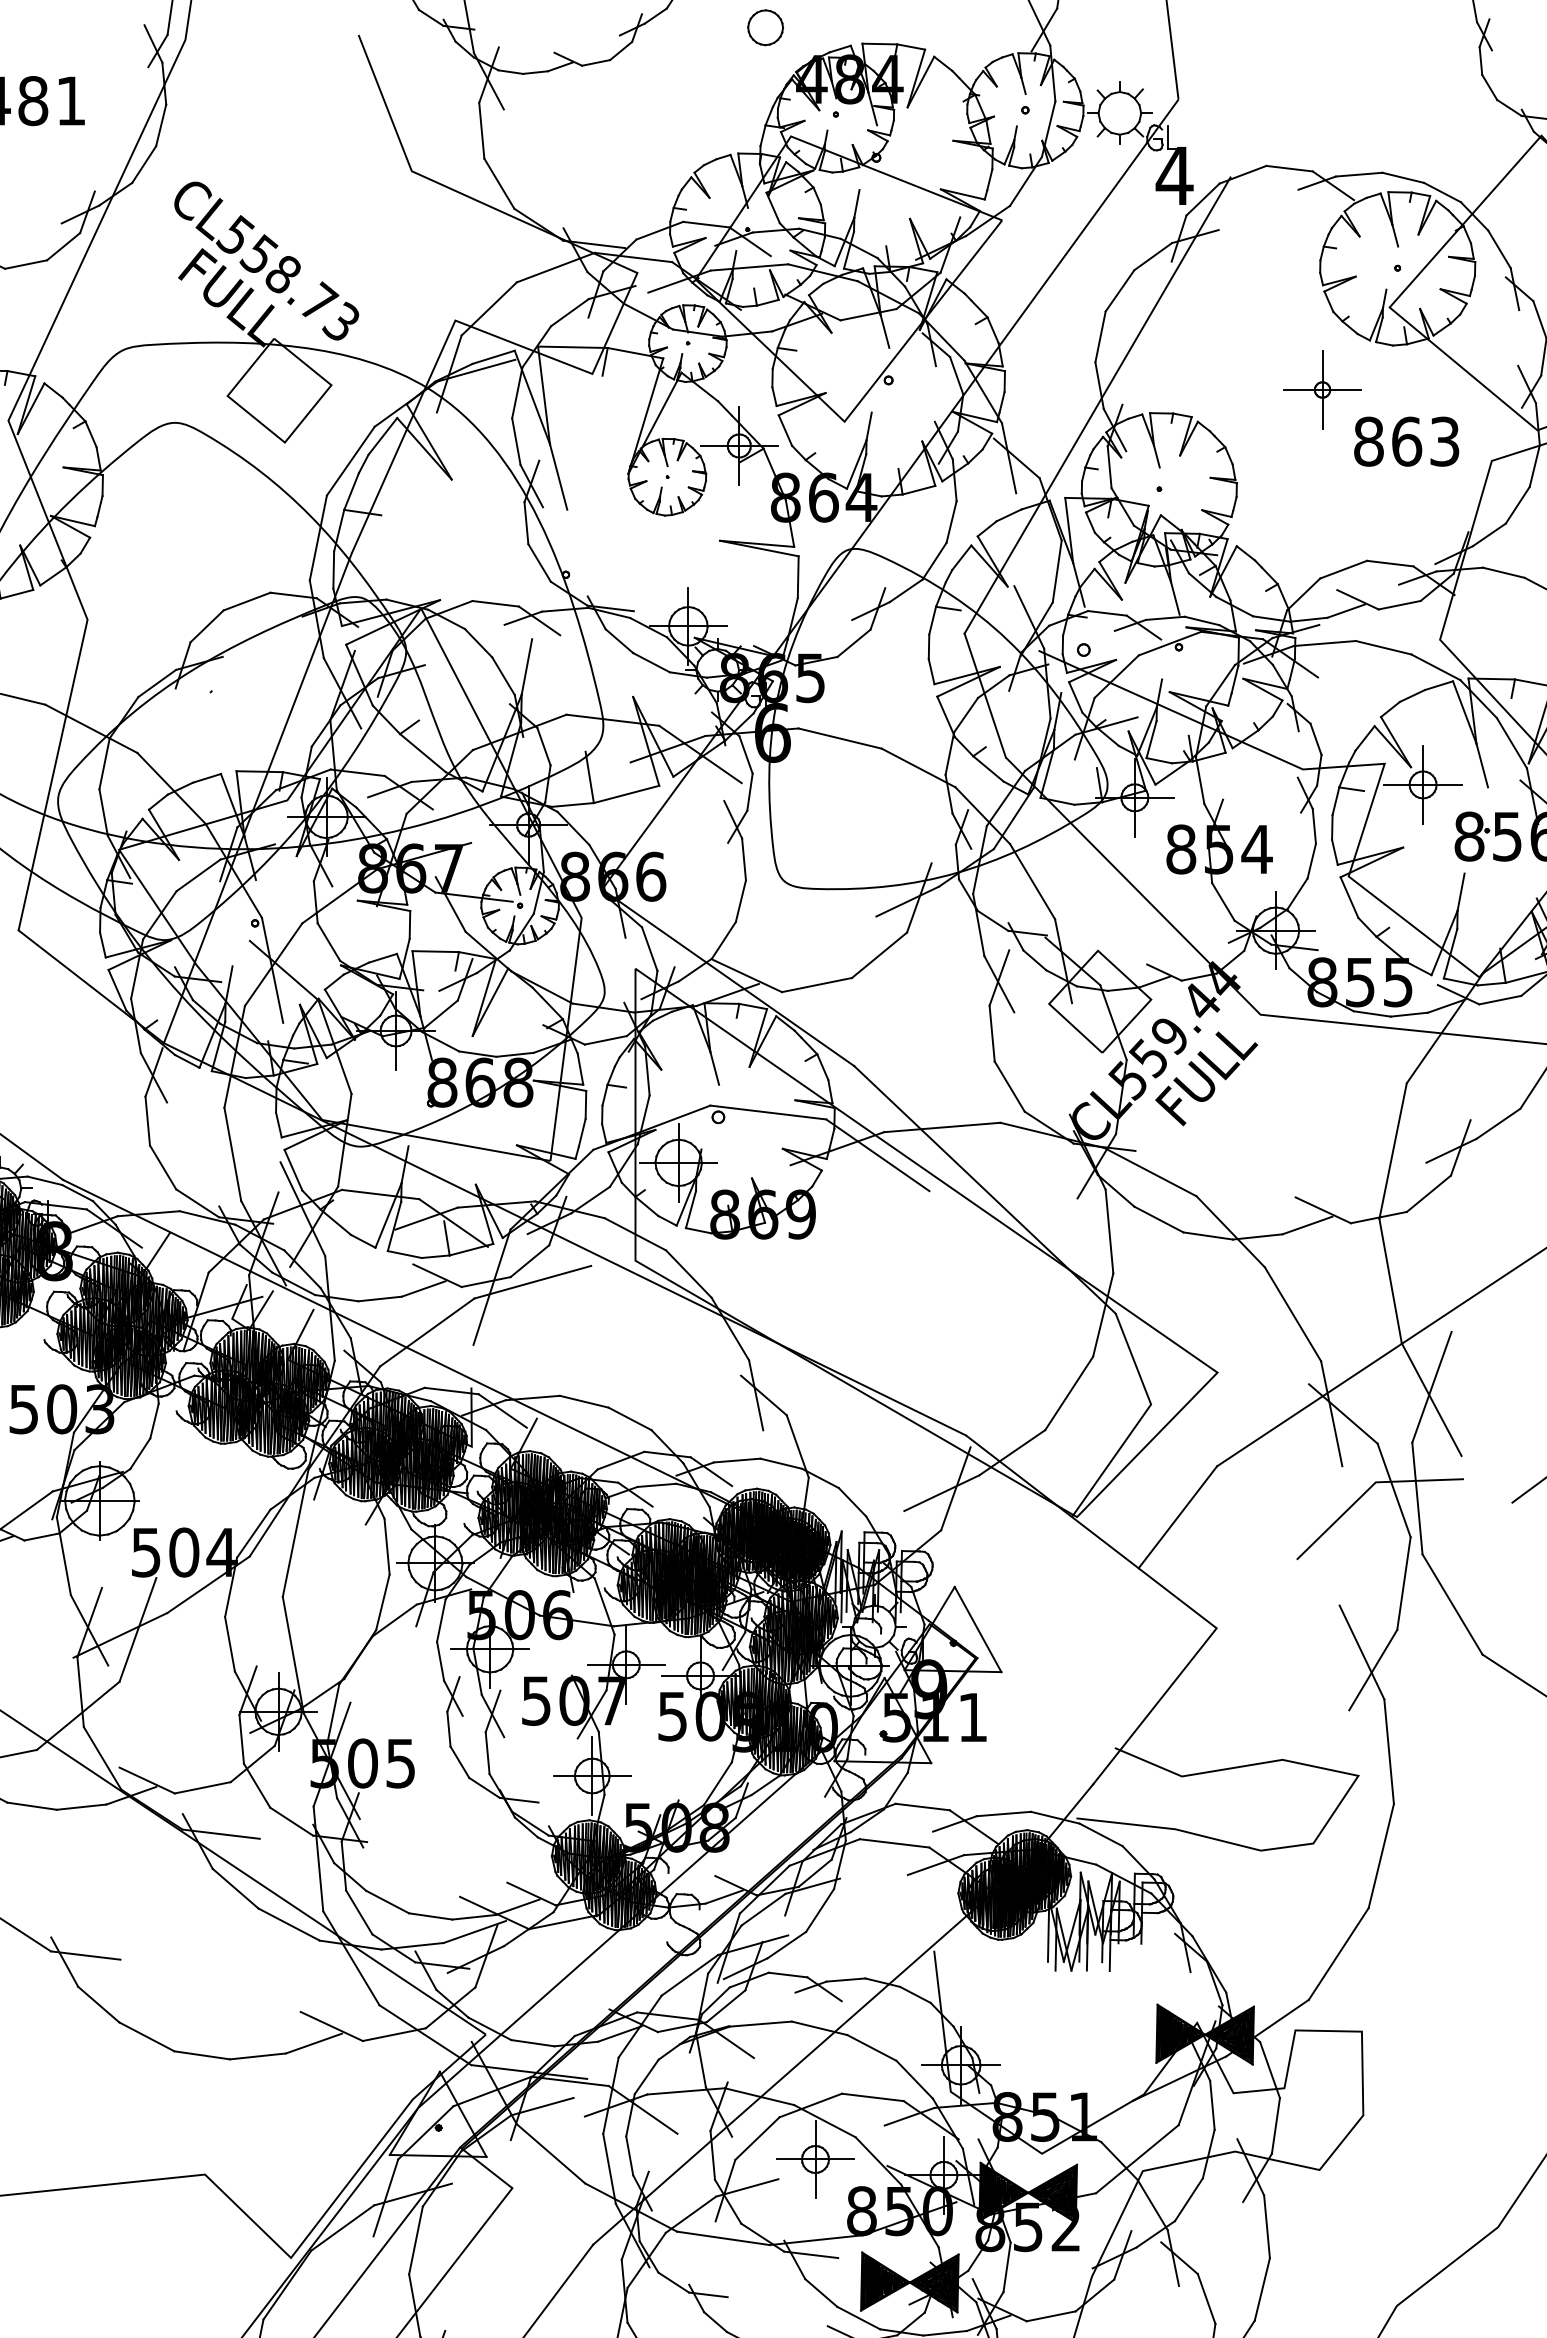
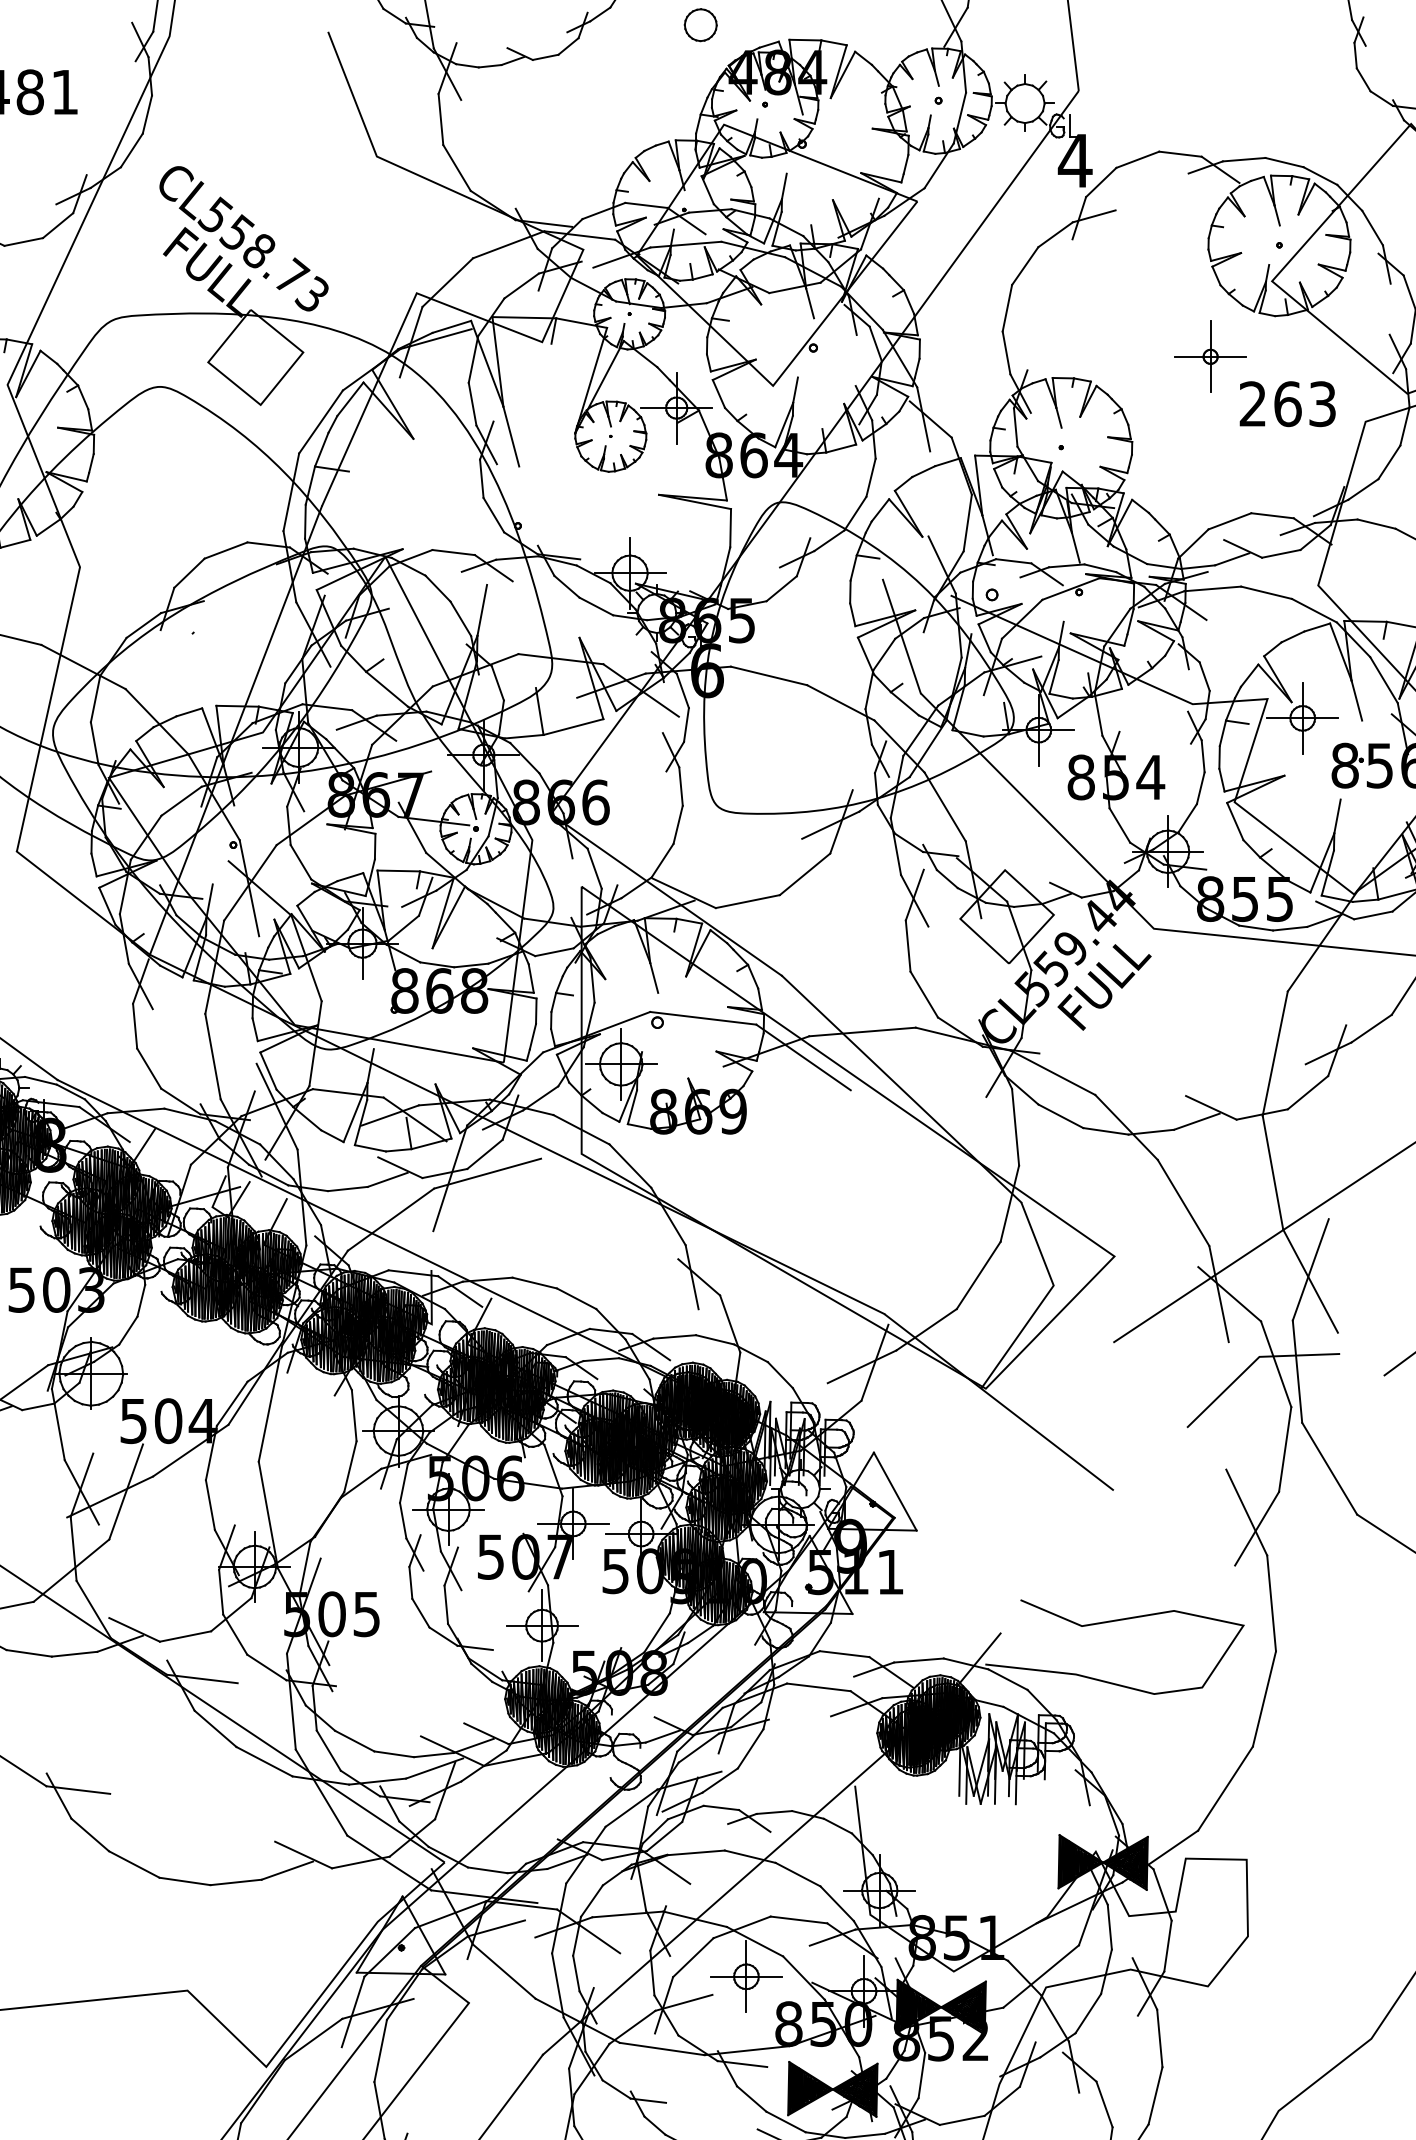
line: (1097, 405) -> (1004, 371), removed
text: (1368, 441) -> (1252, 403), 863 -> 263
line: (1177, 1517) -> (1077, 1389), removed
line: (1154, 1706) -> (1056, 1562), removed

